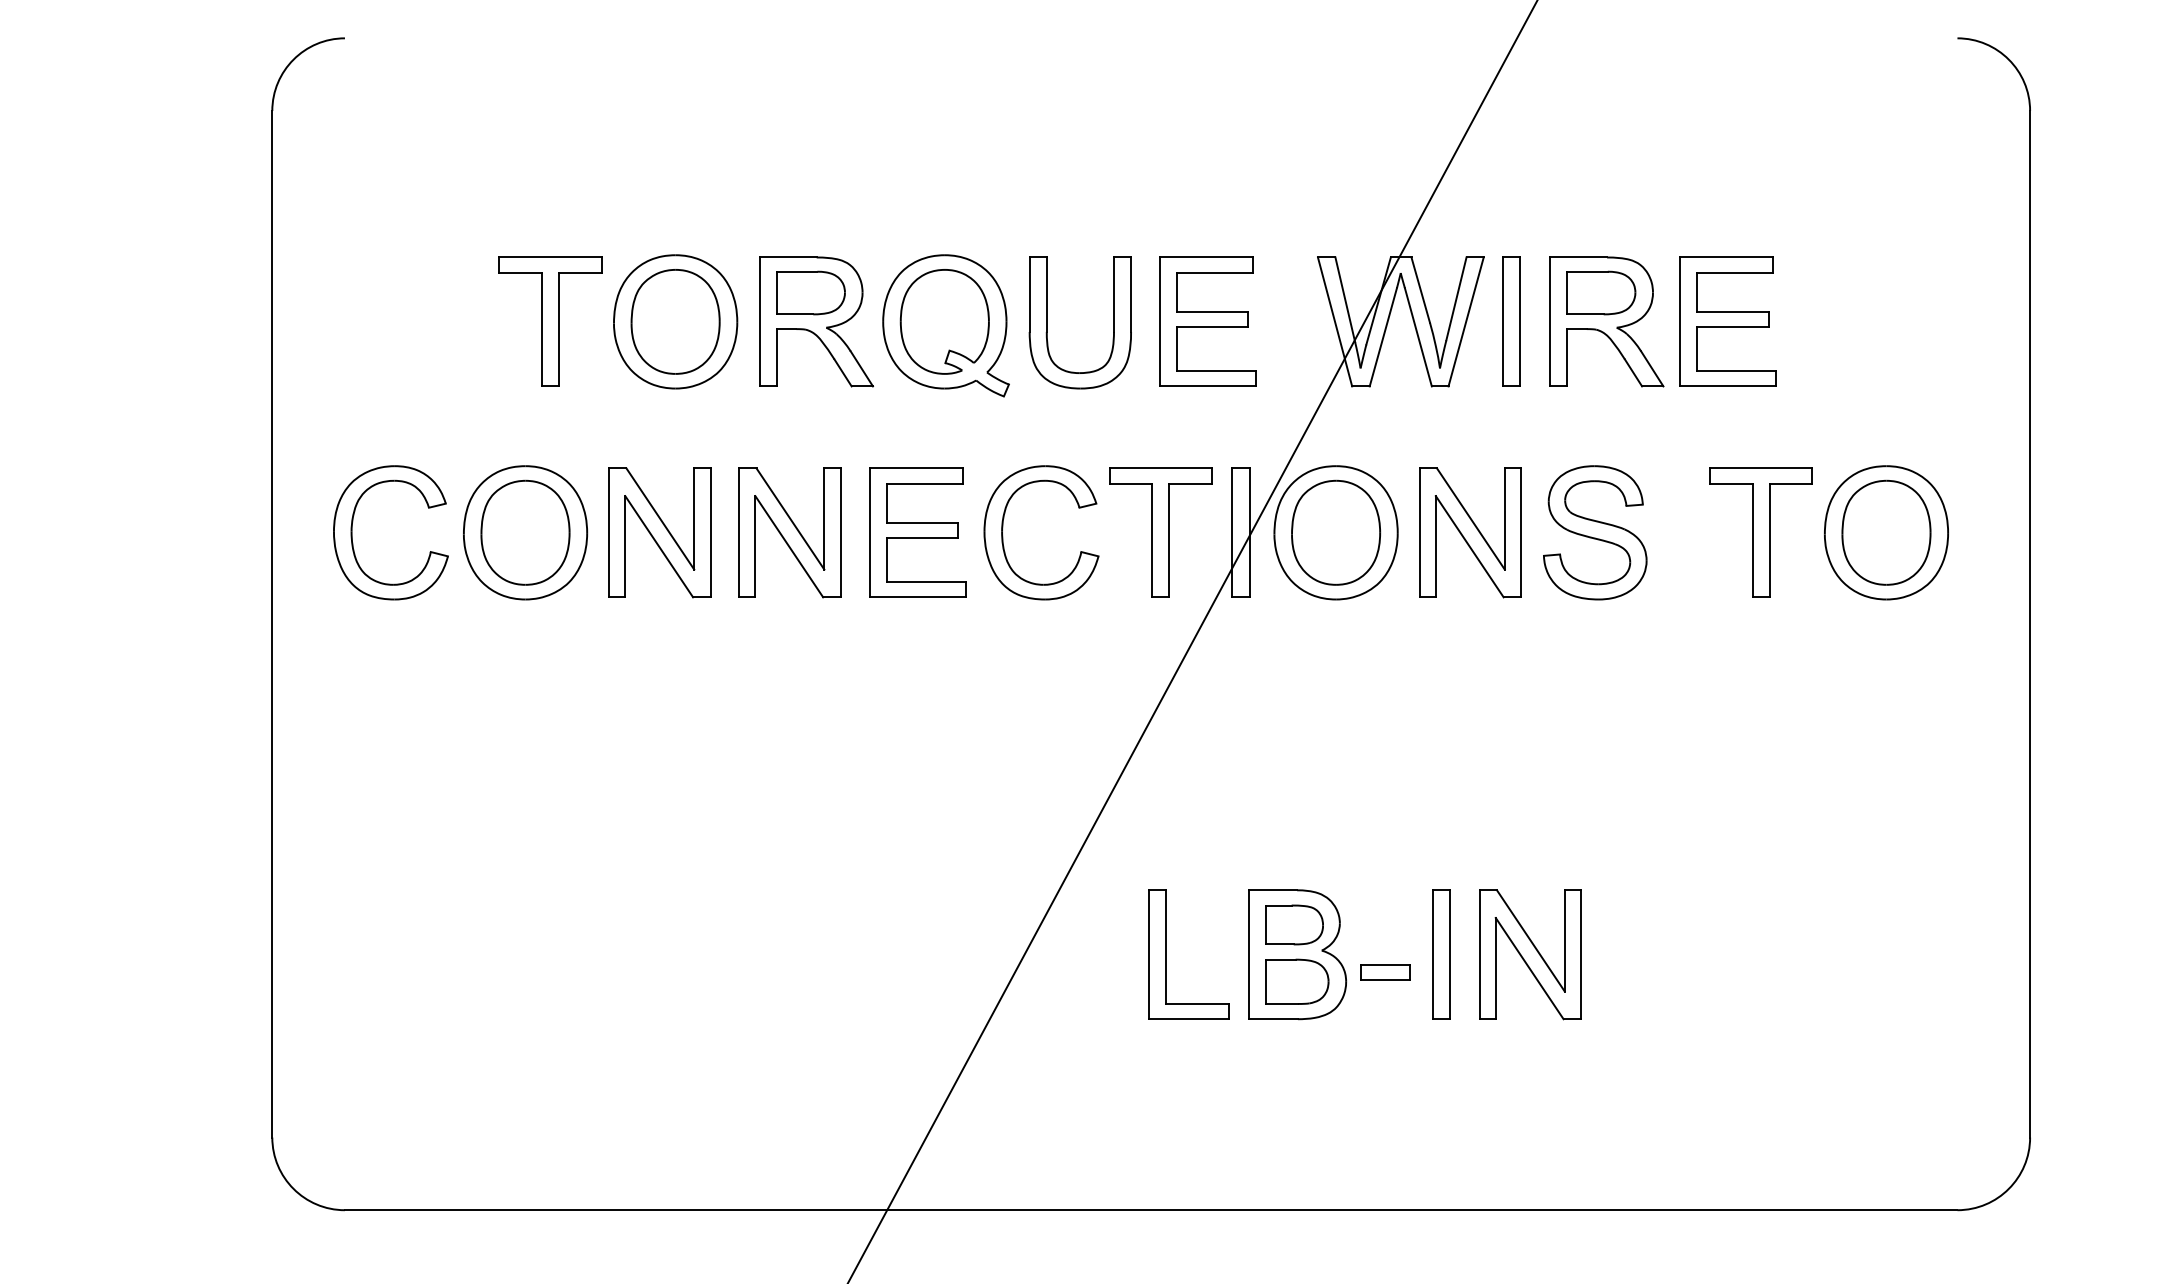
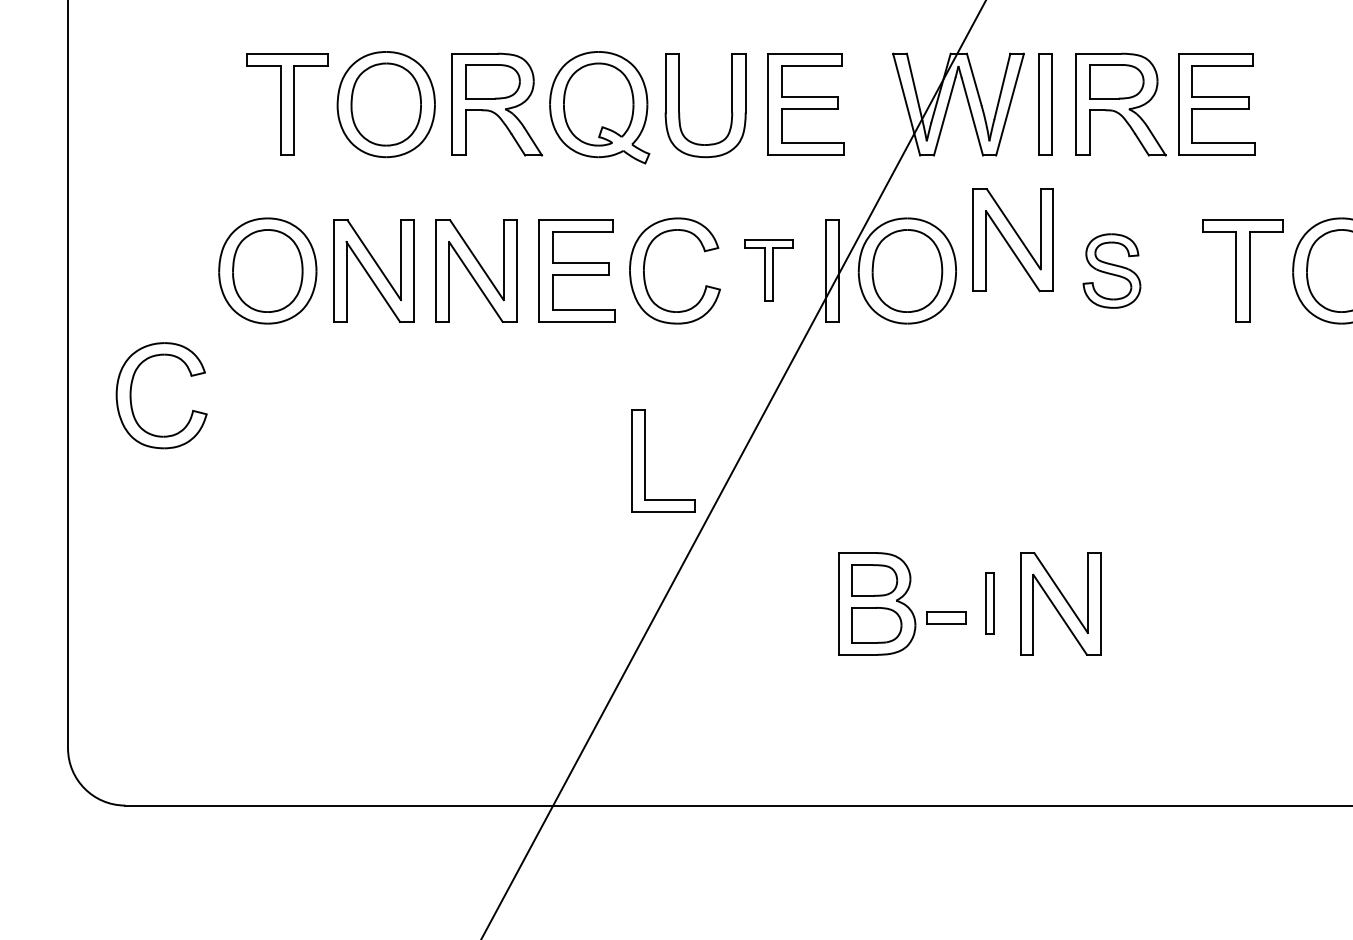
part: (352, 532) -> (131, 395), moved
part: (1160, 532) -> (768, 270), size x0.6
part: (1470, 532) -> (1013, 240), moved
part: (1595, 532) -> (1112, 270), size x0.7
part: (1166, 954) -> (645, 460), moved
part: (1441, 954) -> (990, 603), size x0.6

